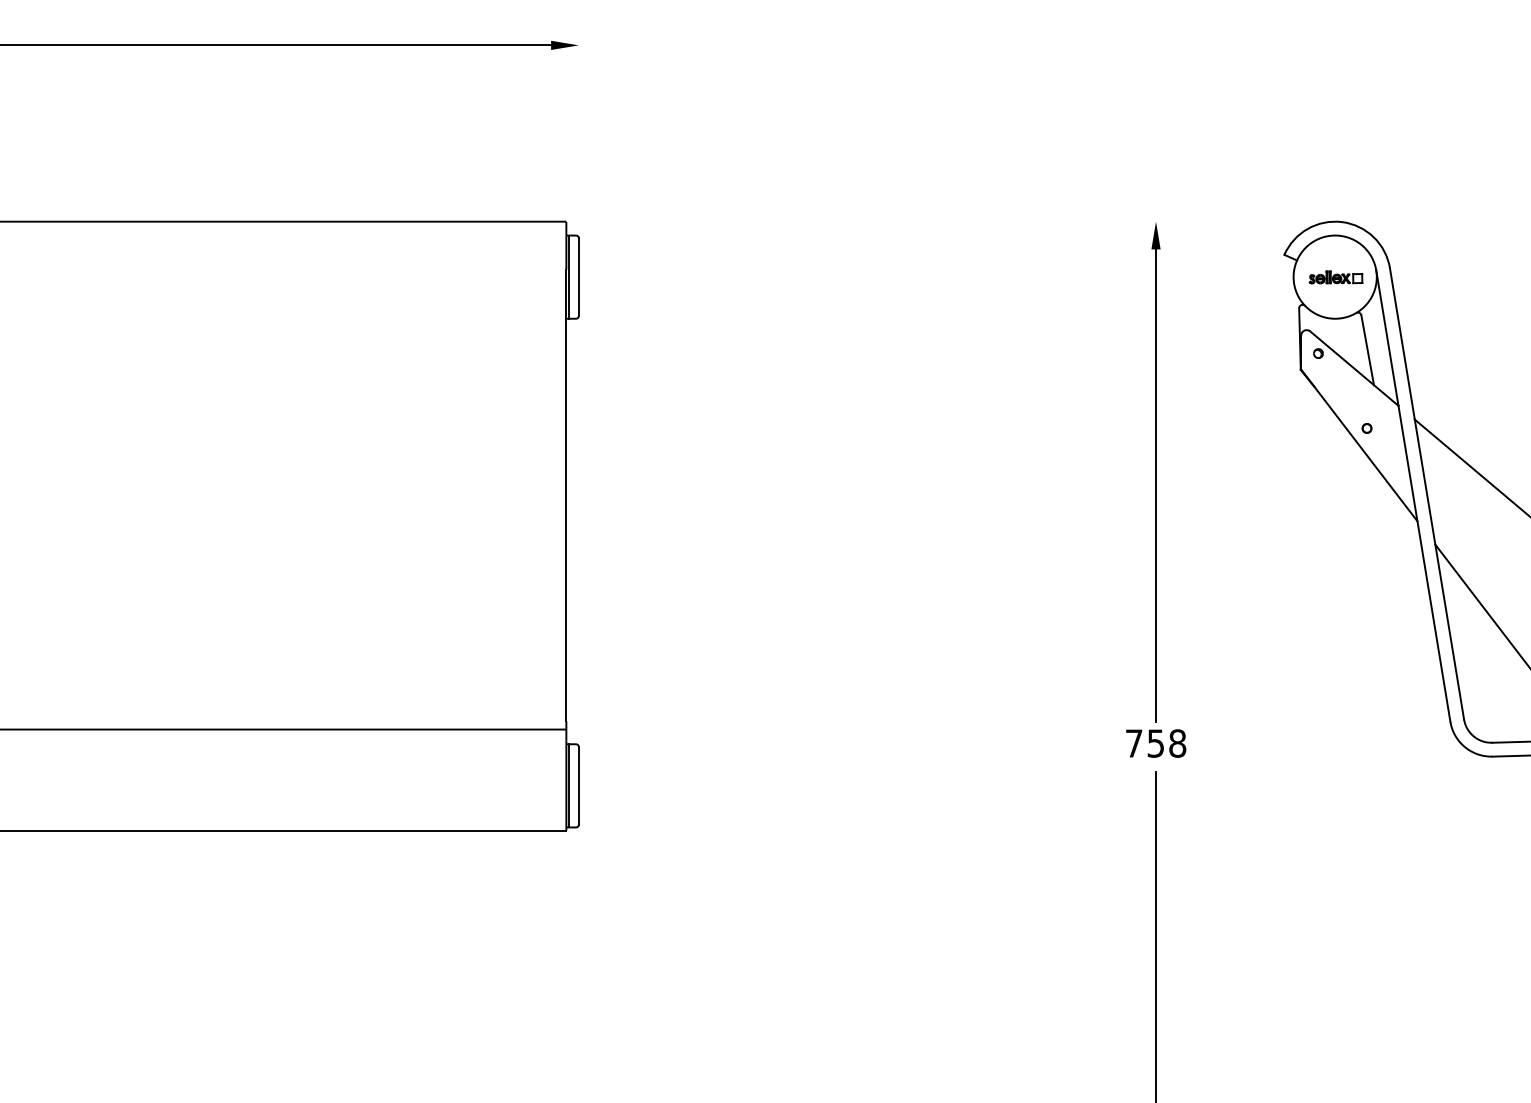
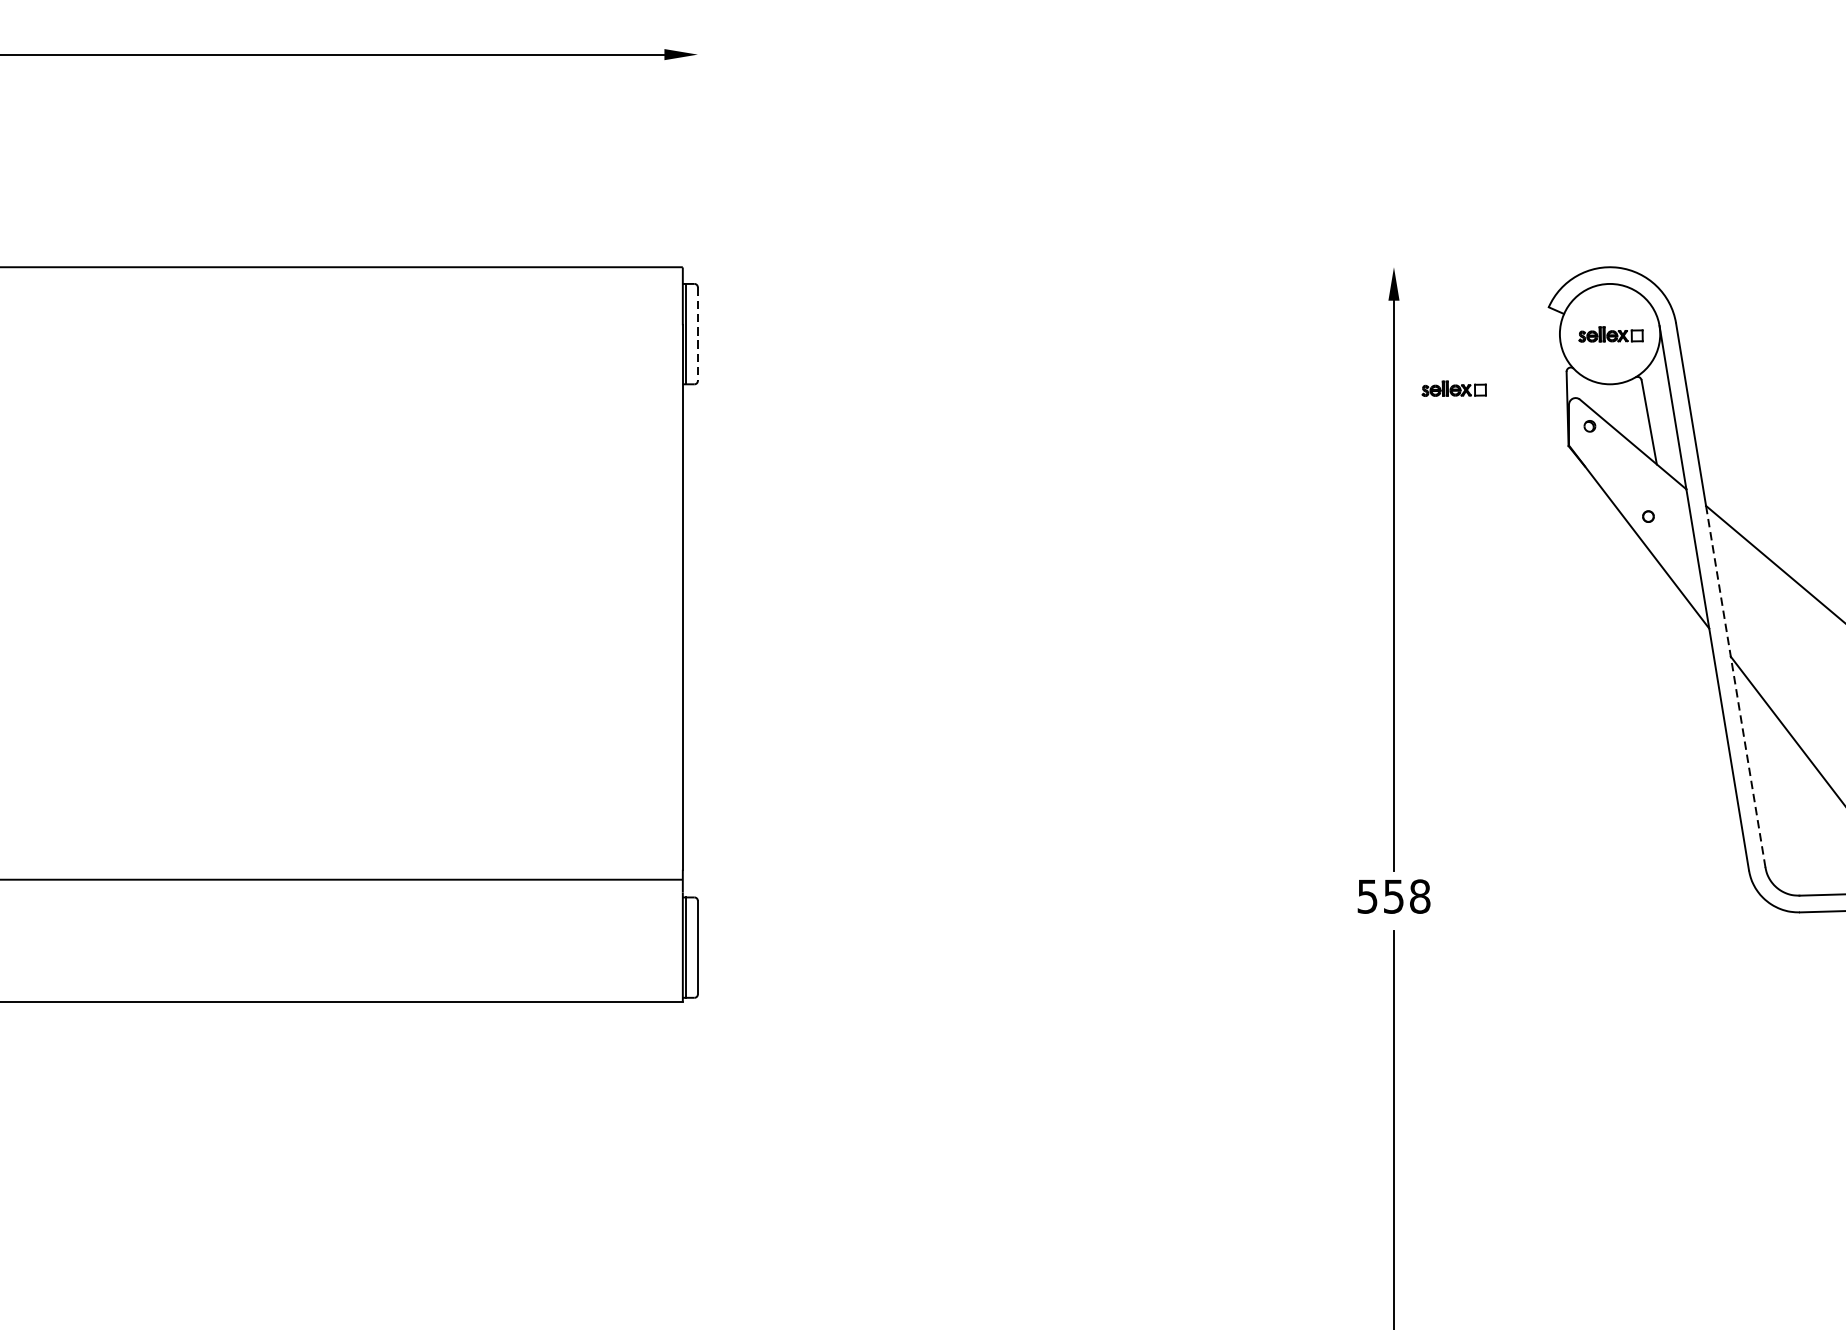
line: (578, 277) -> (697, 334), solid -> dashed
part: (1205, 322) -> (1453, 388), added
line: (1439, 569) -> (1735, 686), solid -> dashed
text: (1134, 743) -> (1368, 896), 758 -> 558

